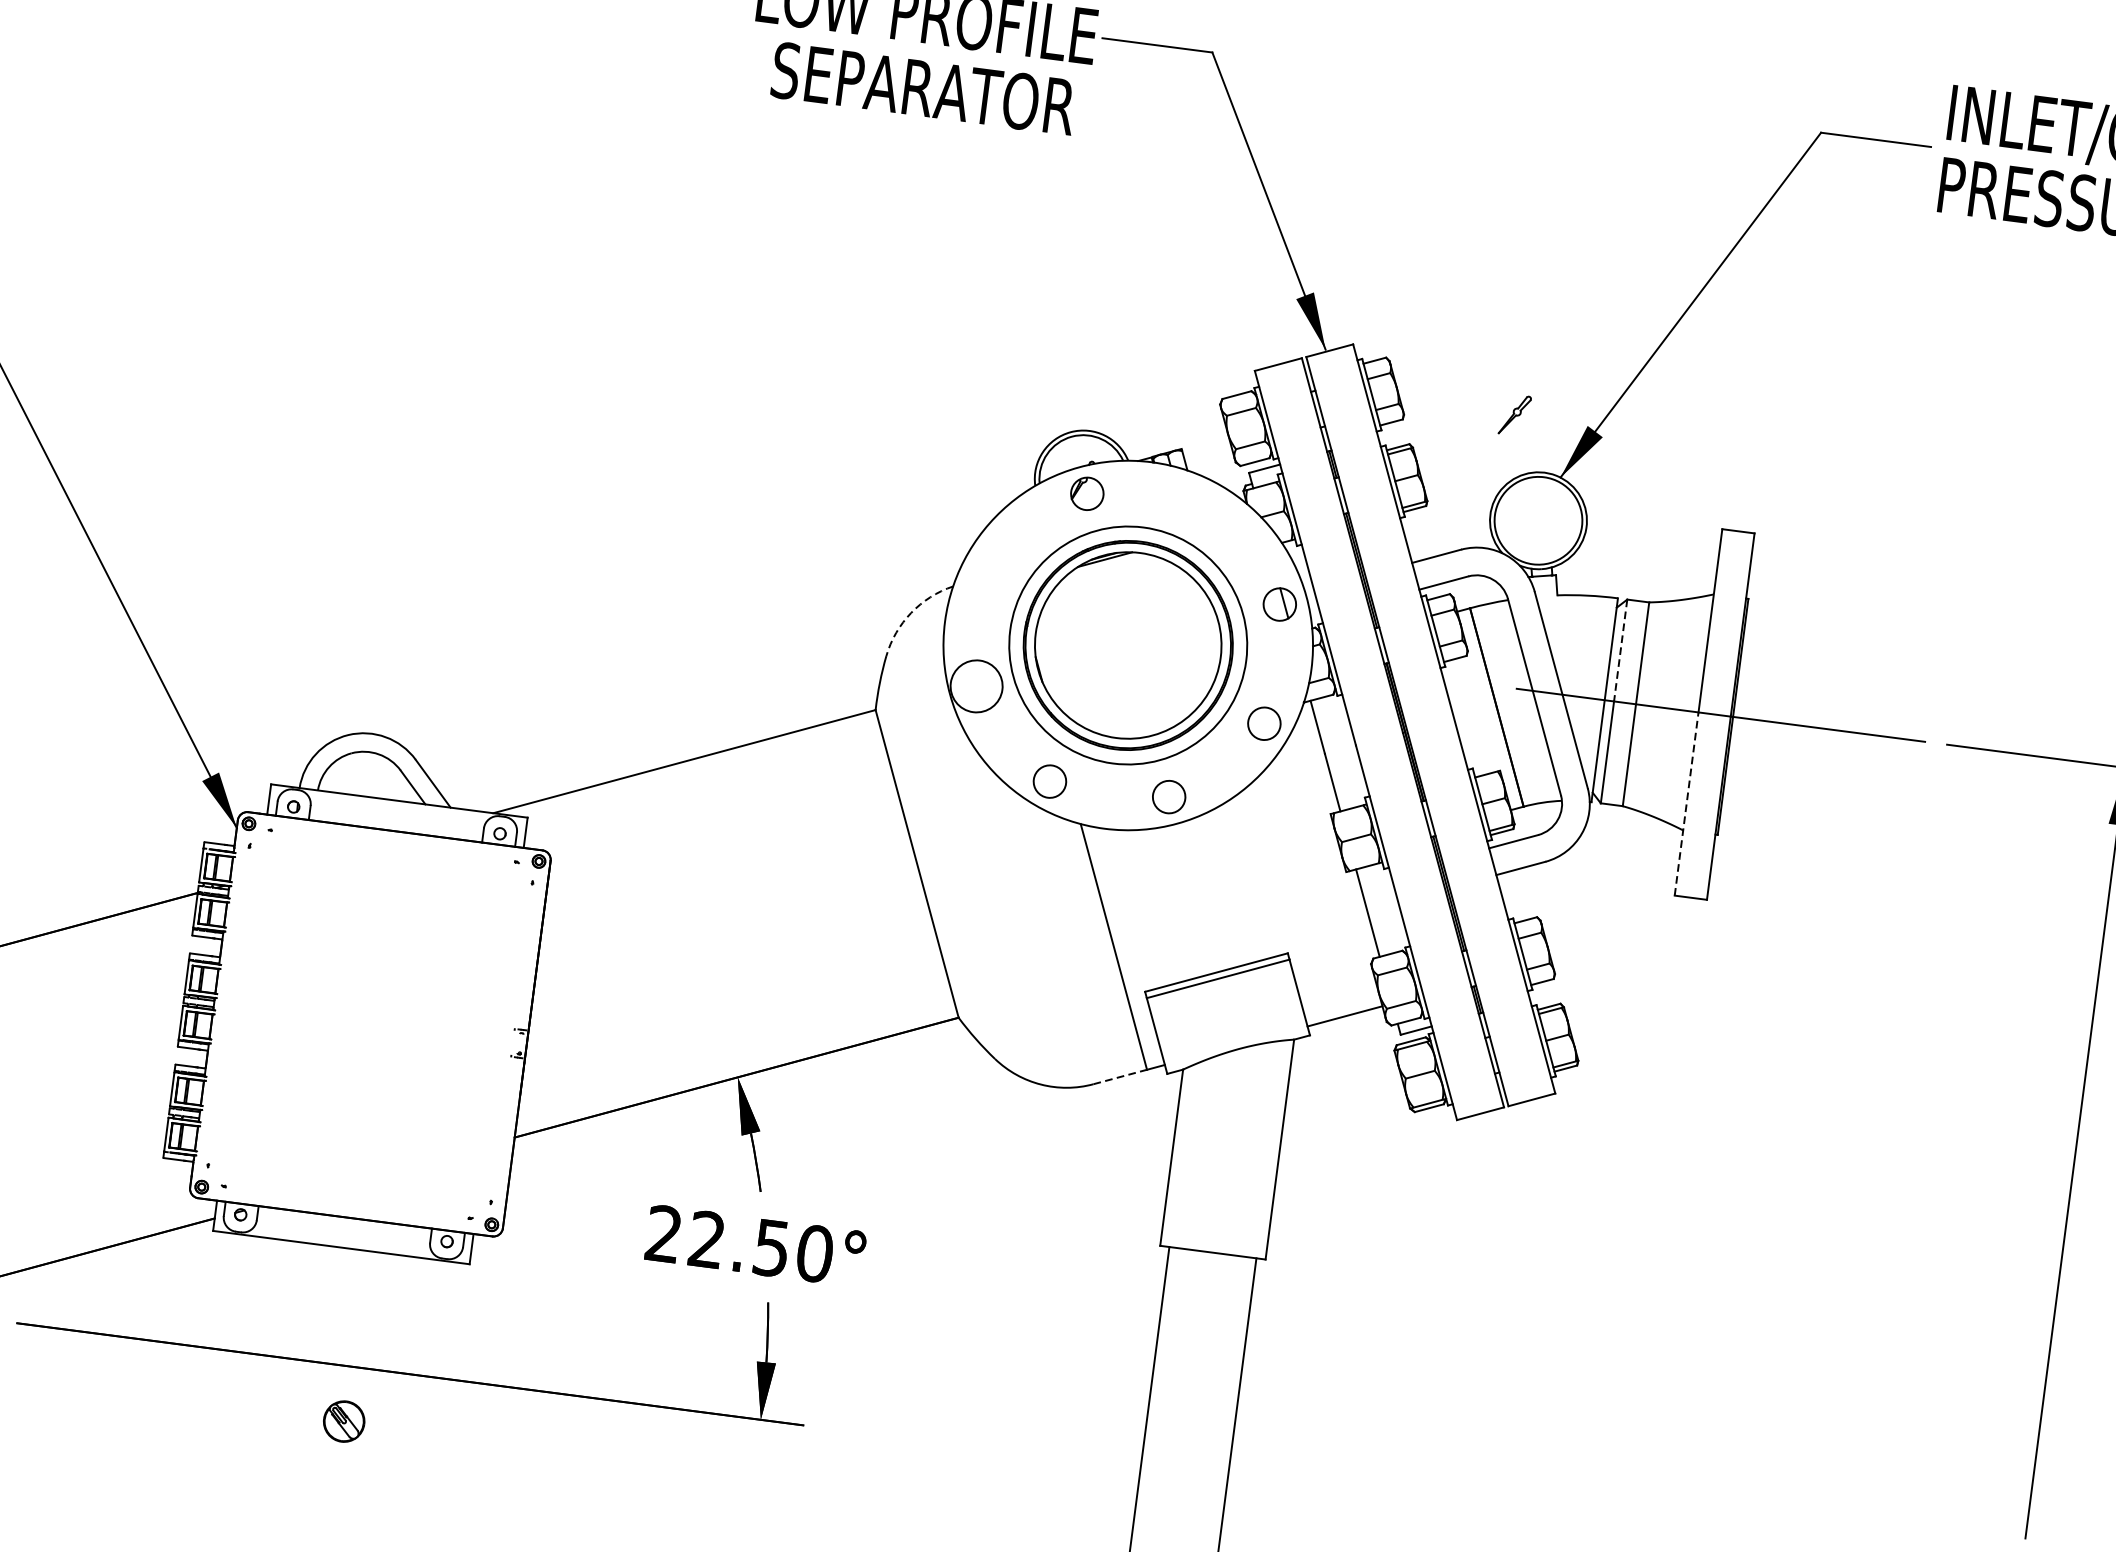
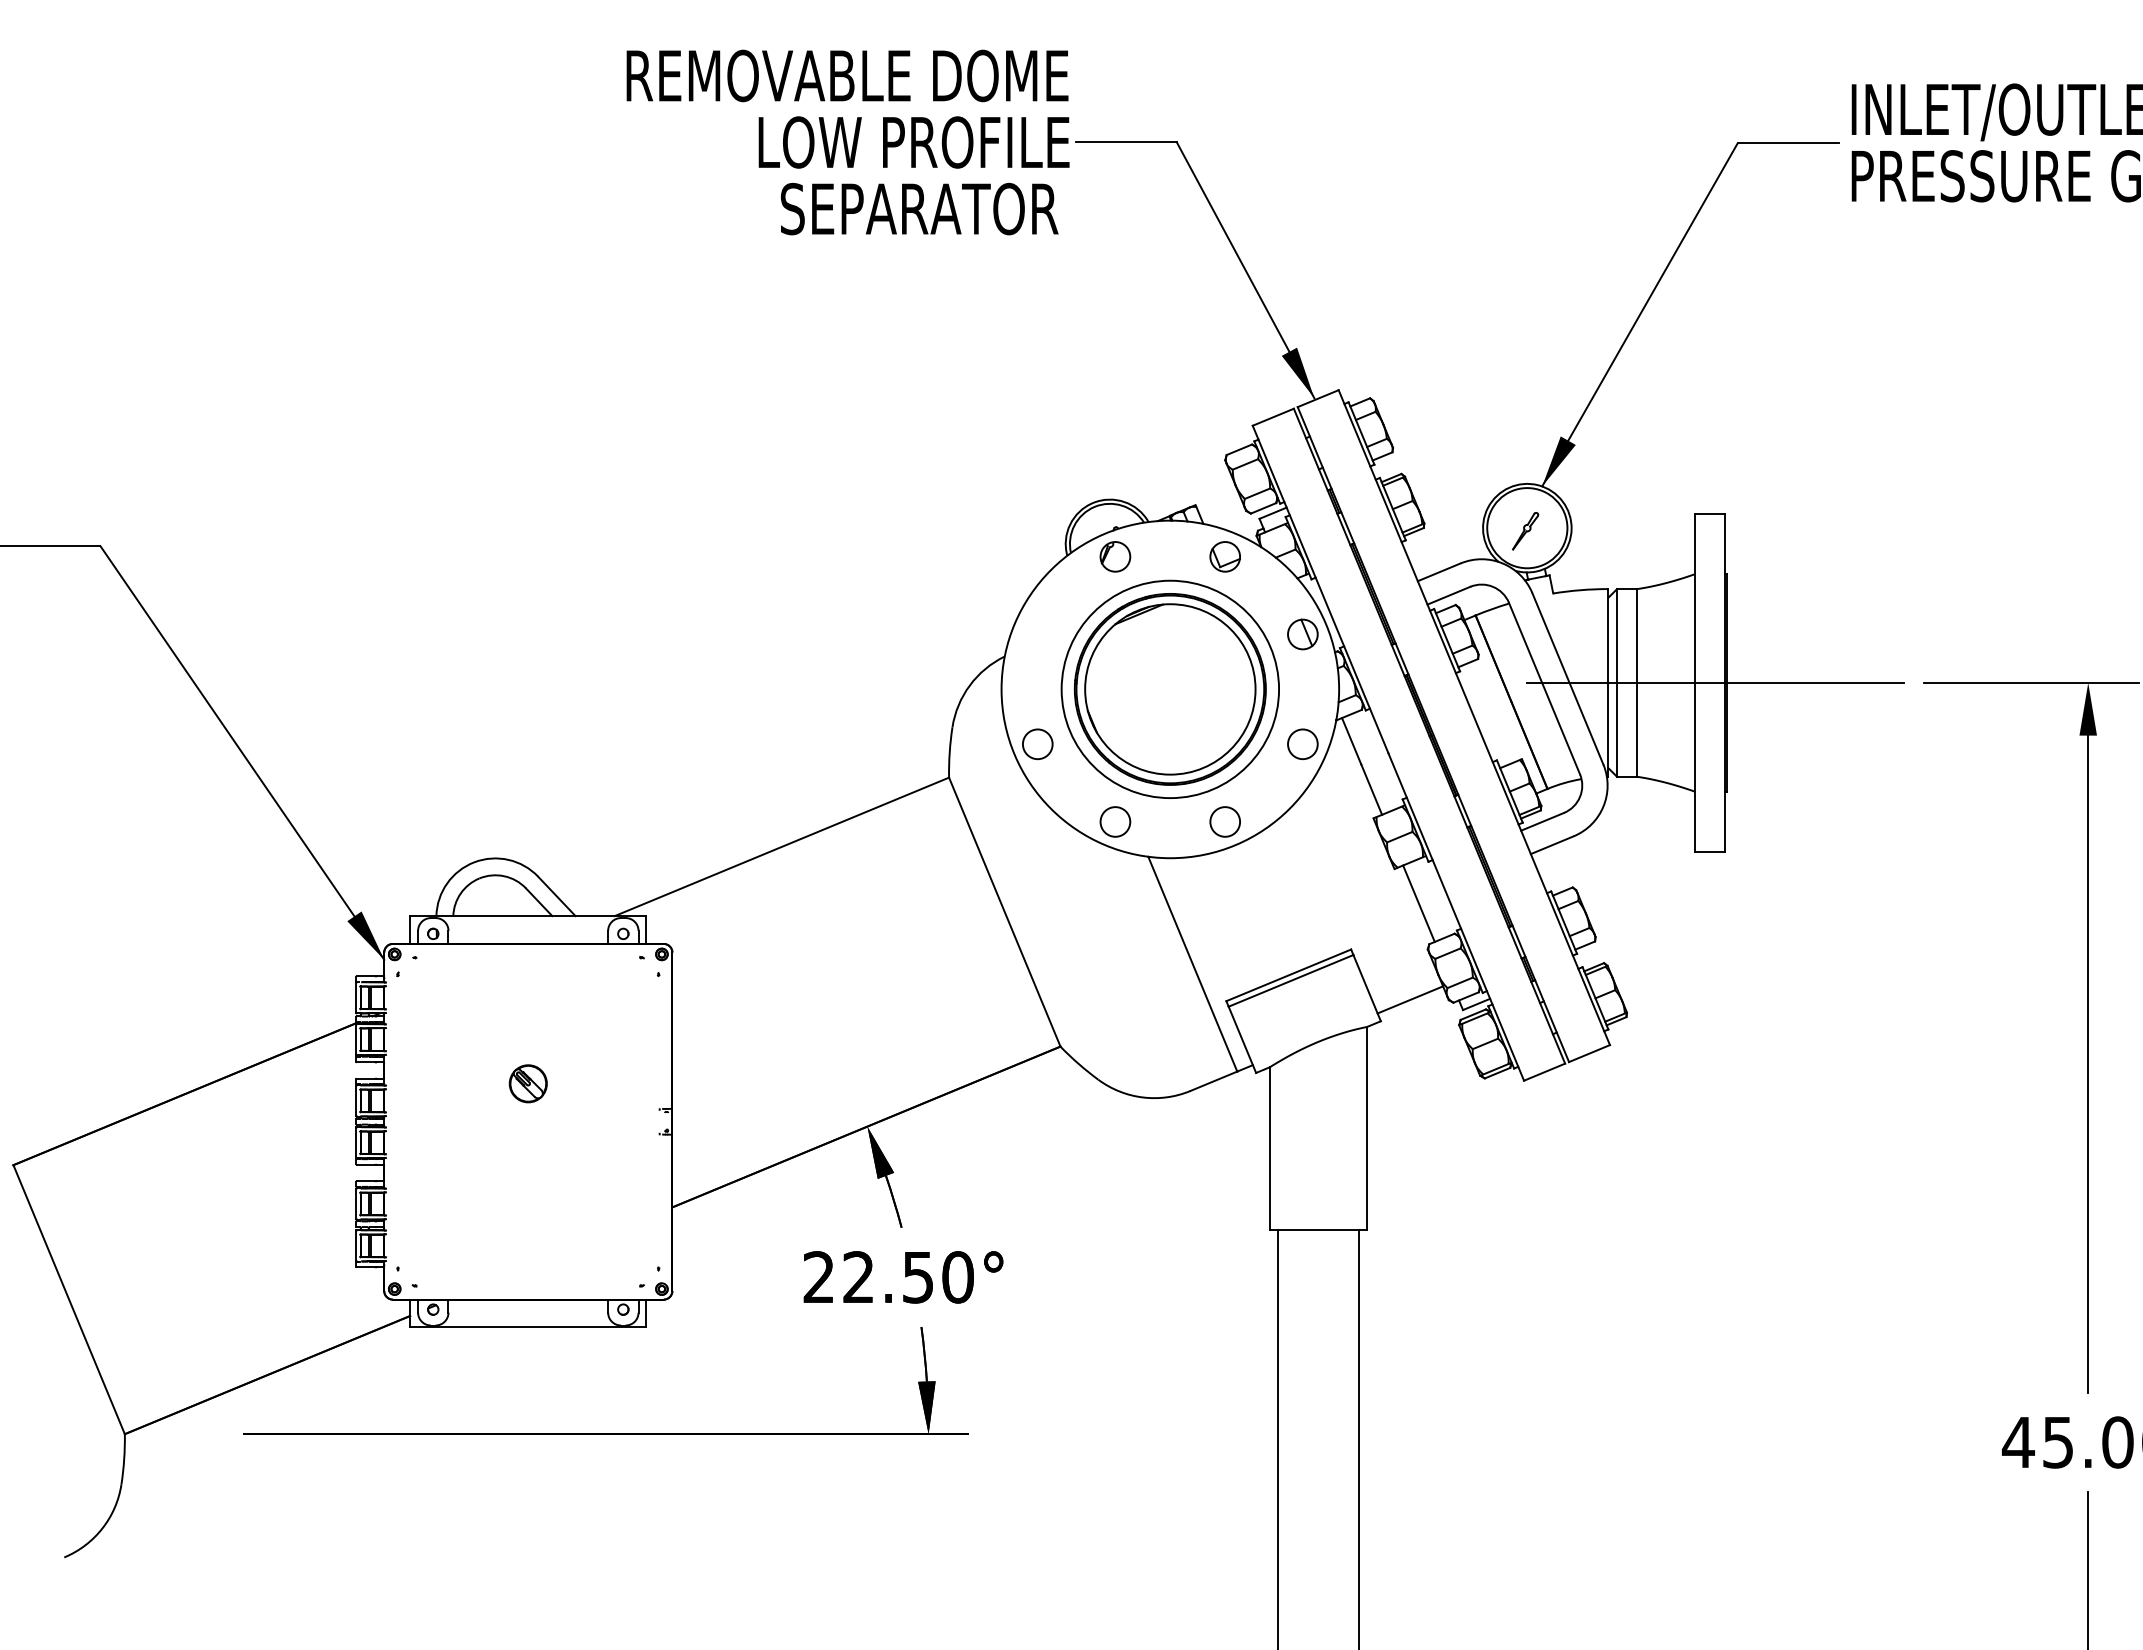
part: (1514, 415) -> (1525, 531), moved
part: (1205, 508) -> (1224, 556), added
arc: (910, 612) -> (969, 685), dashed -> solid
line: (1621, 651) -> (1617, 636), dashed -> solid
circle: (976, 686) -> (1037, 744), size x0.62
line: (1686, 803) -> (1694, 766), dashed -> solid
line: (1120, 1077) -> (1214, 1081), dashed -> solid
part: (343, 1421) -> (527, 1083), moved

